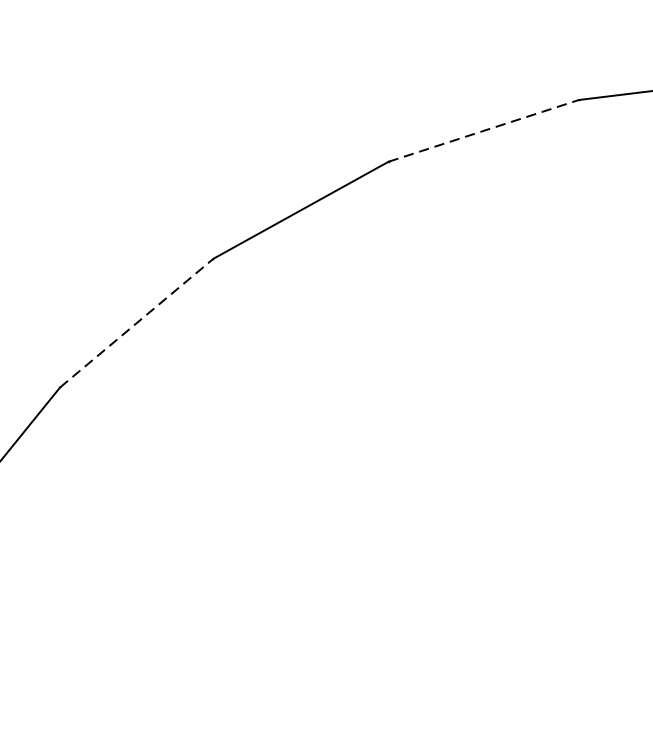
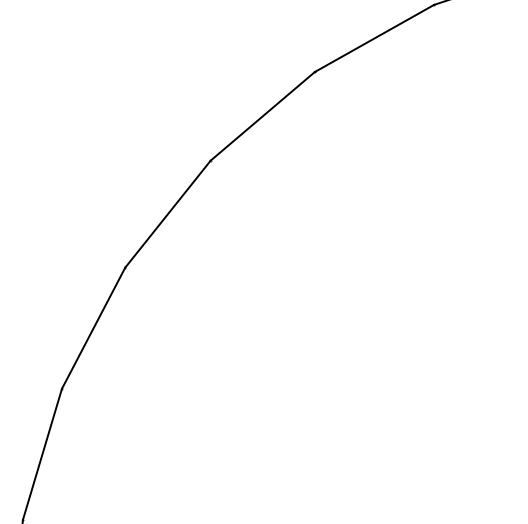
line: (483, 130) -> (374, 38), dashed -> solid
line: (137, 322) -> (168, 213), dashed -> solid

